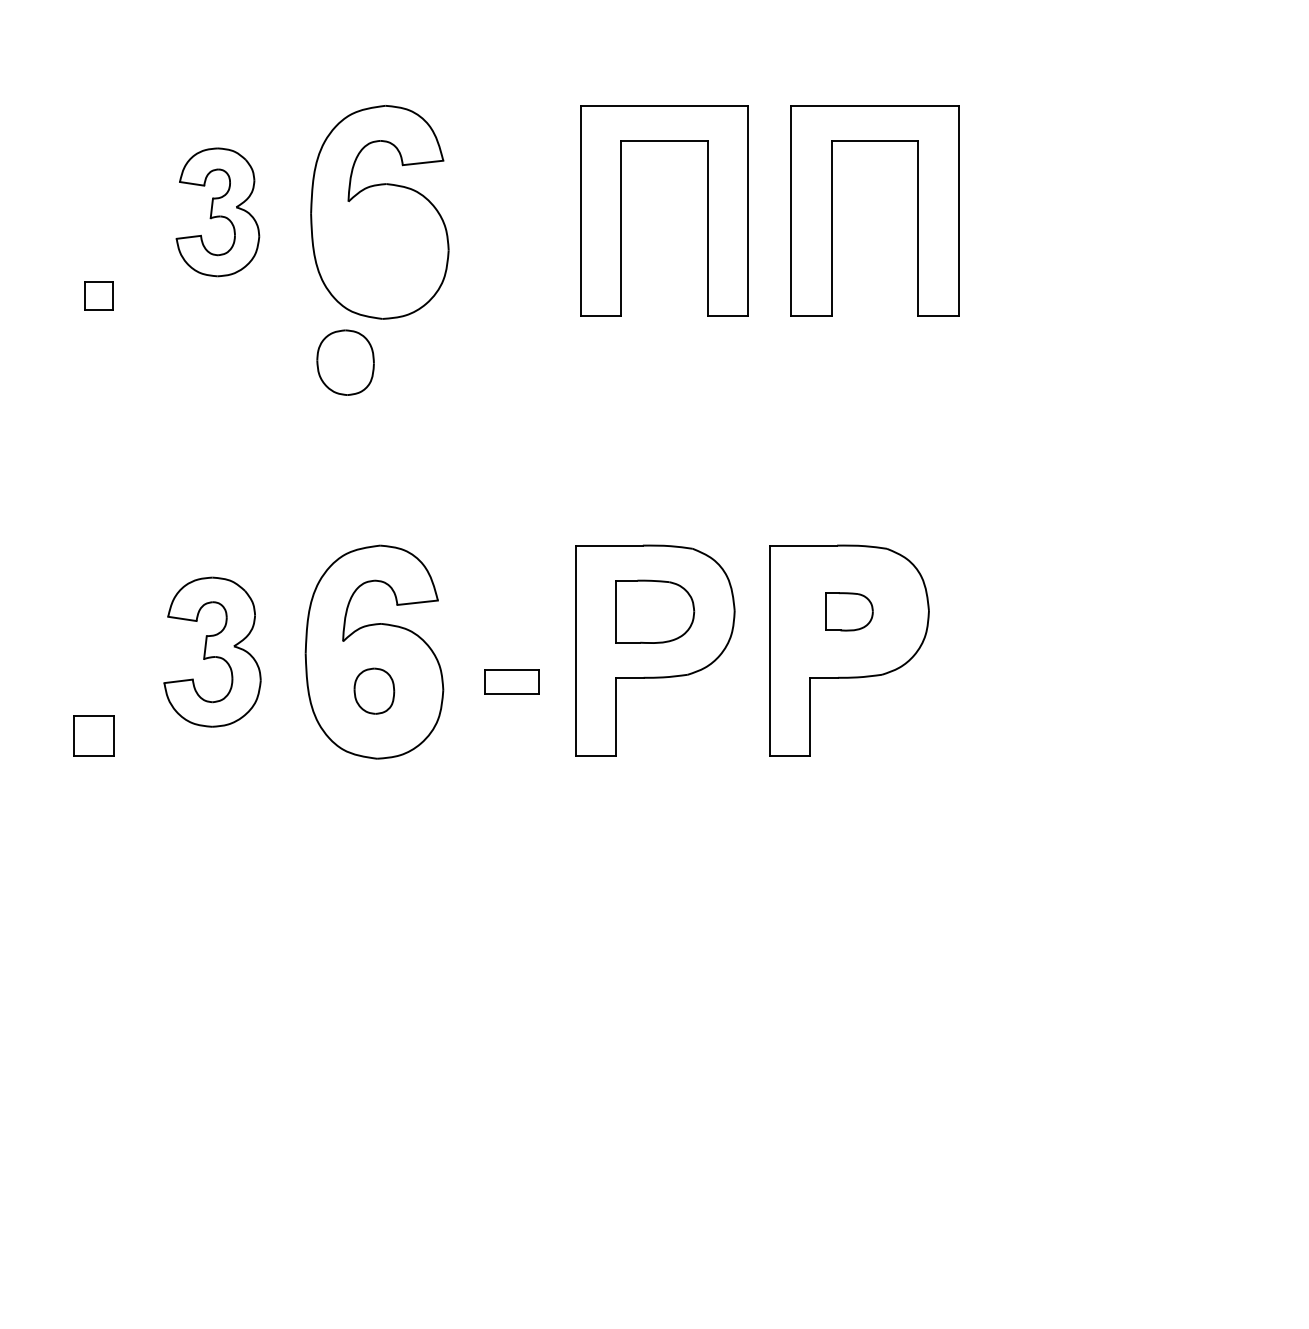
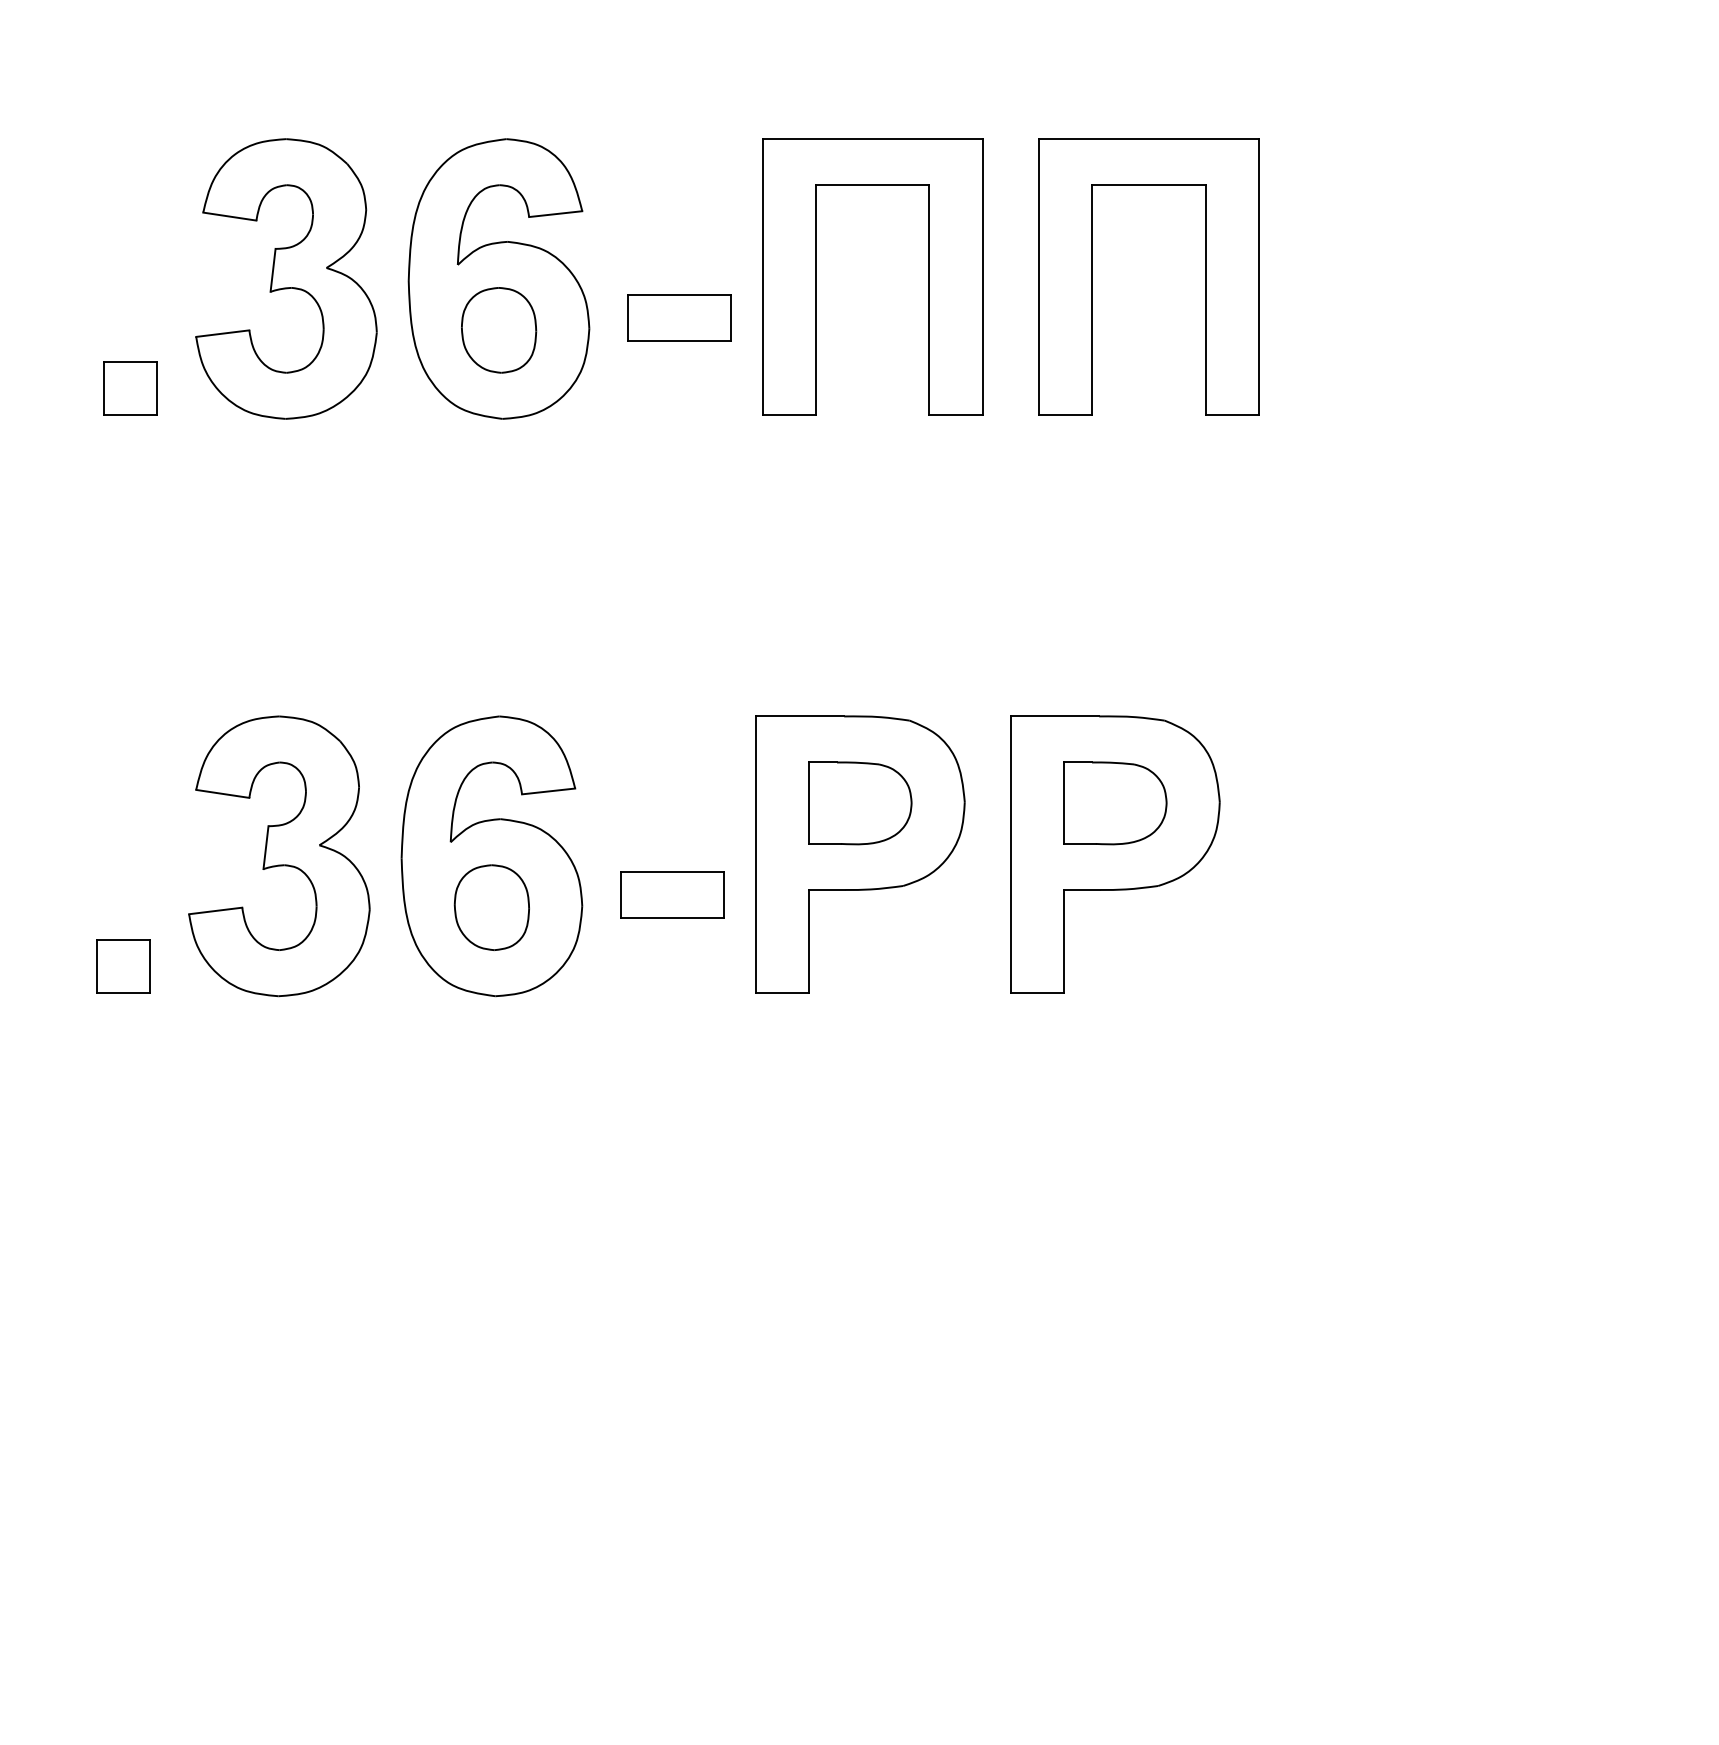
part: (217, 211) -> (286, 278), size x1.67
part: (517, 241) -> (679, 317), added
part: (99, 295) -> (130, 388), size x1.43
part: (345, 362) -> (499, 330), moved
part: (849, 611) -> (1115, 803), size x1.67
part: (212, 652) -> (279, 856), size x1.43
part: (512, 681) -> (672, 894), size x1.43
part: (374, 691) -> (491, 907), size x1.43

